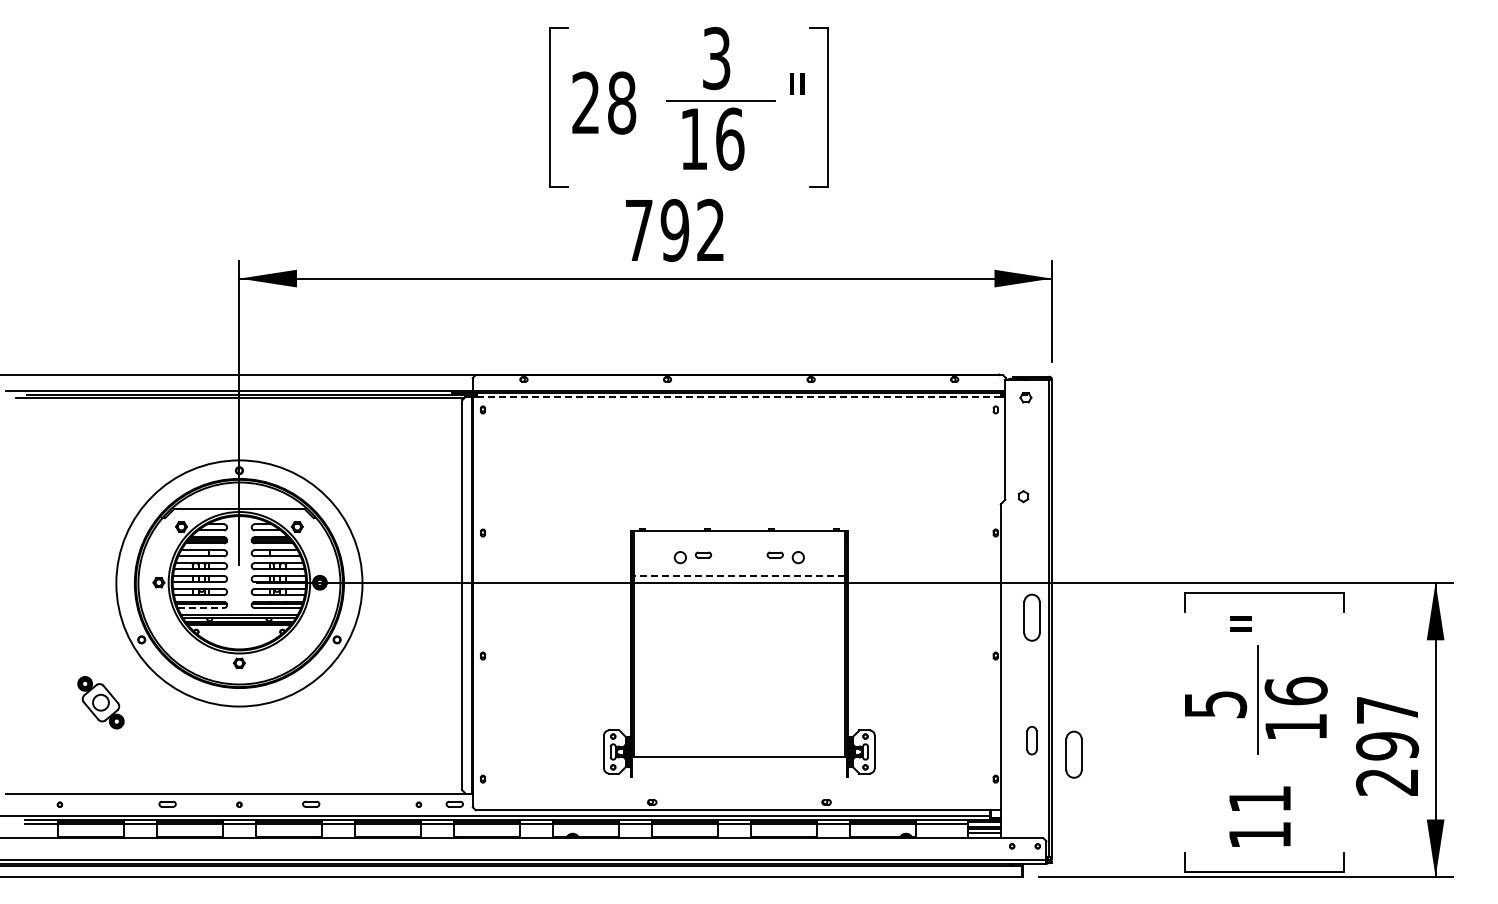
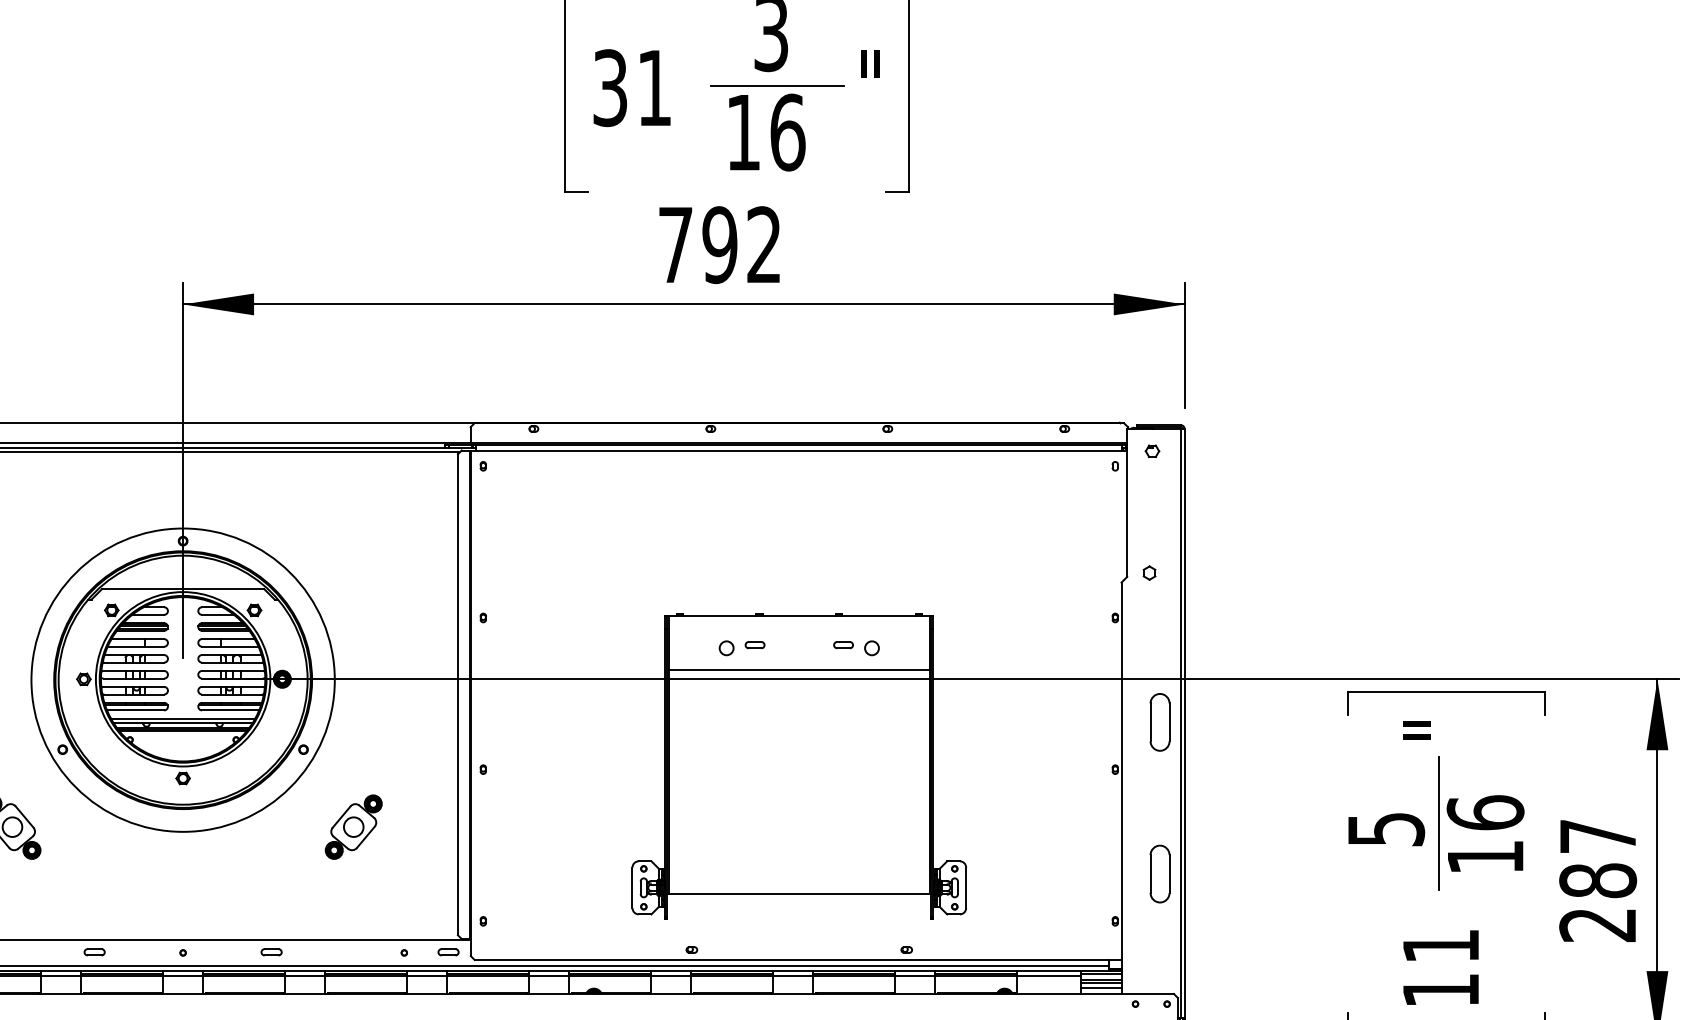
text: (604, 102) -> (633, 87), 28 -> 31
line: (739, 397) -> (799, 450), dashed -> solid
line: (739, 575) -> (799, 670), dashed -> solid
line: (201, 608) -> (136, 711), dashed -> solid
part: (377, 702) -> (353, 826), added
part: (1031, 740) -> (1159, 873), size x1.67
text: (1387, 746) -> (1598, 881), 297 -> 287
part: (1073, 754) -> (1211, 890), removed

